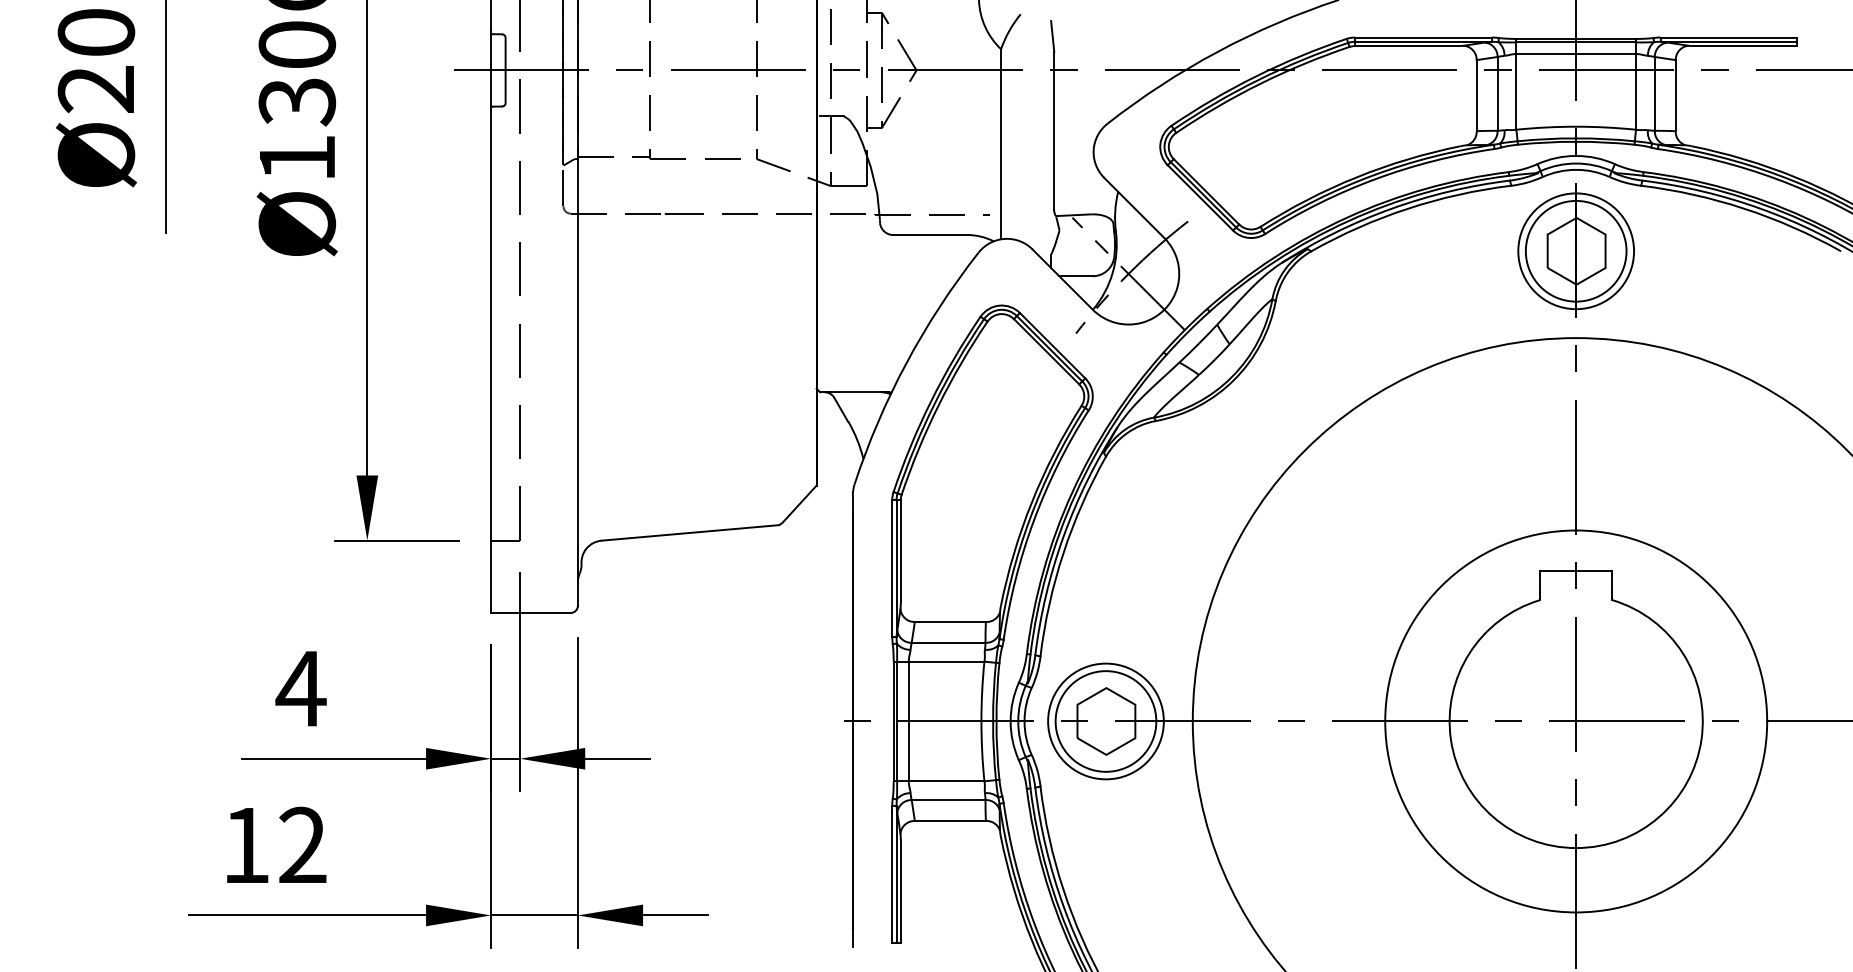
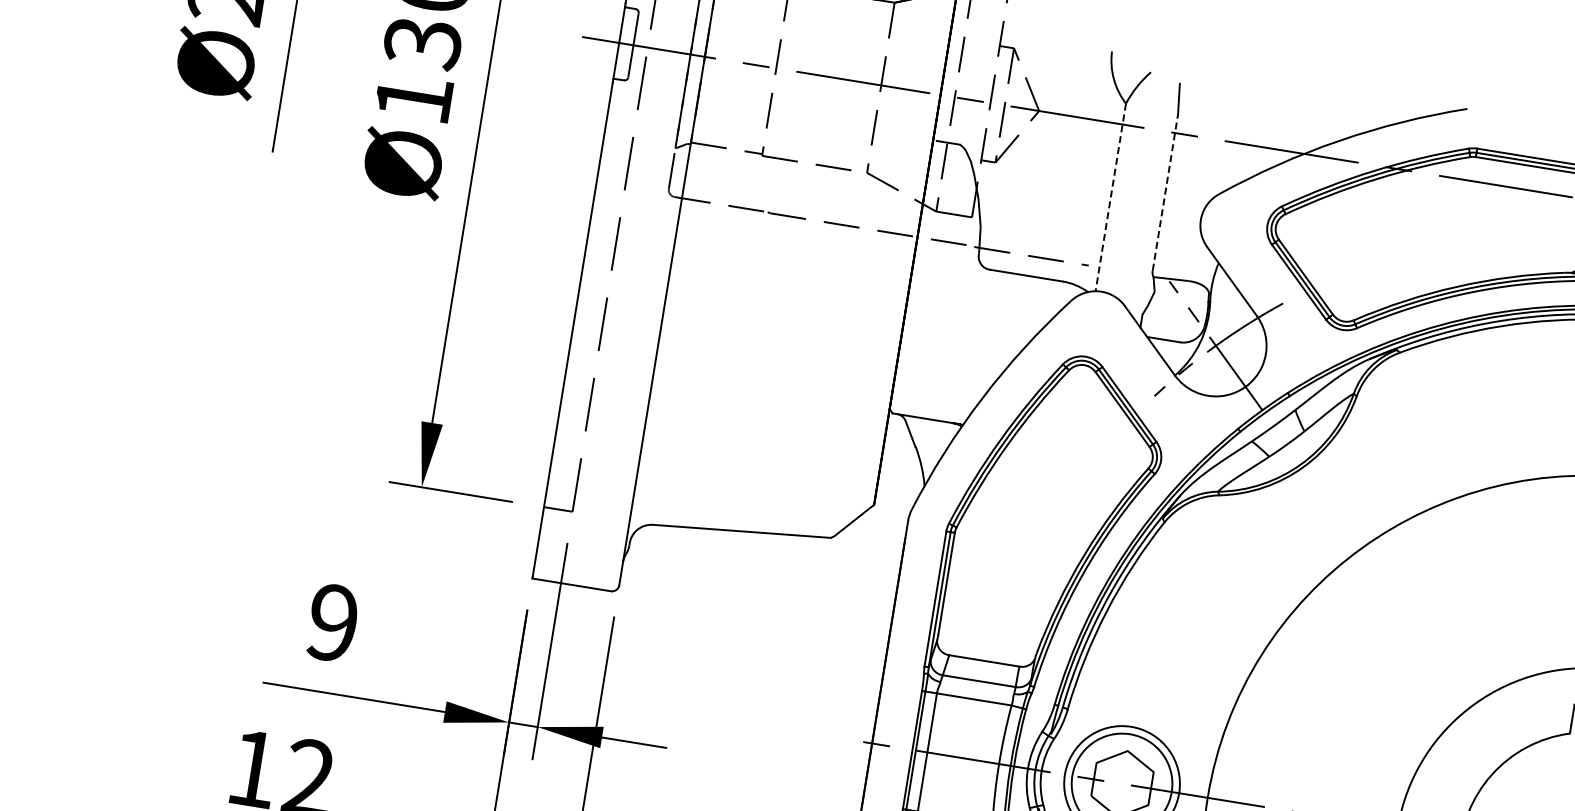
line: (1054, 130) -> (1165, 192), solid -> dashed
line: (1001, 144) -> (1111, 197), solid -> dashed
text: (300, 688) -> (332, 622), 4 -> 9

